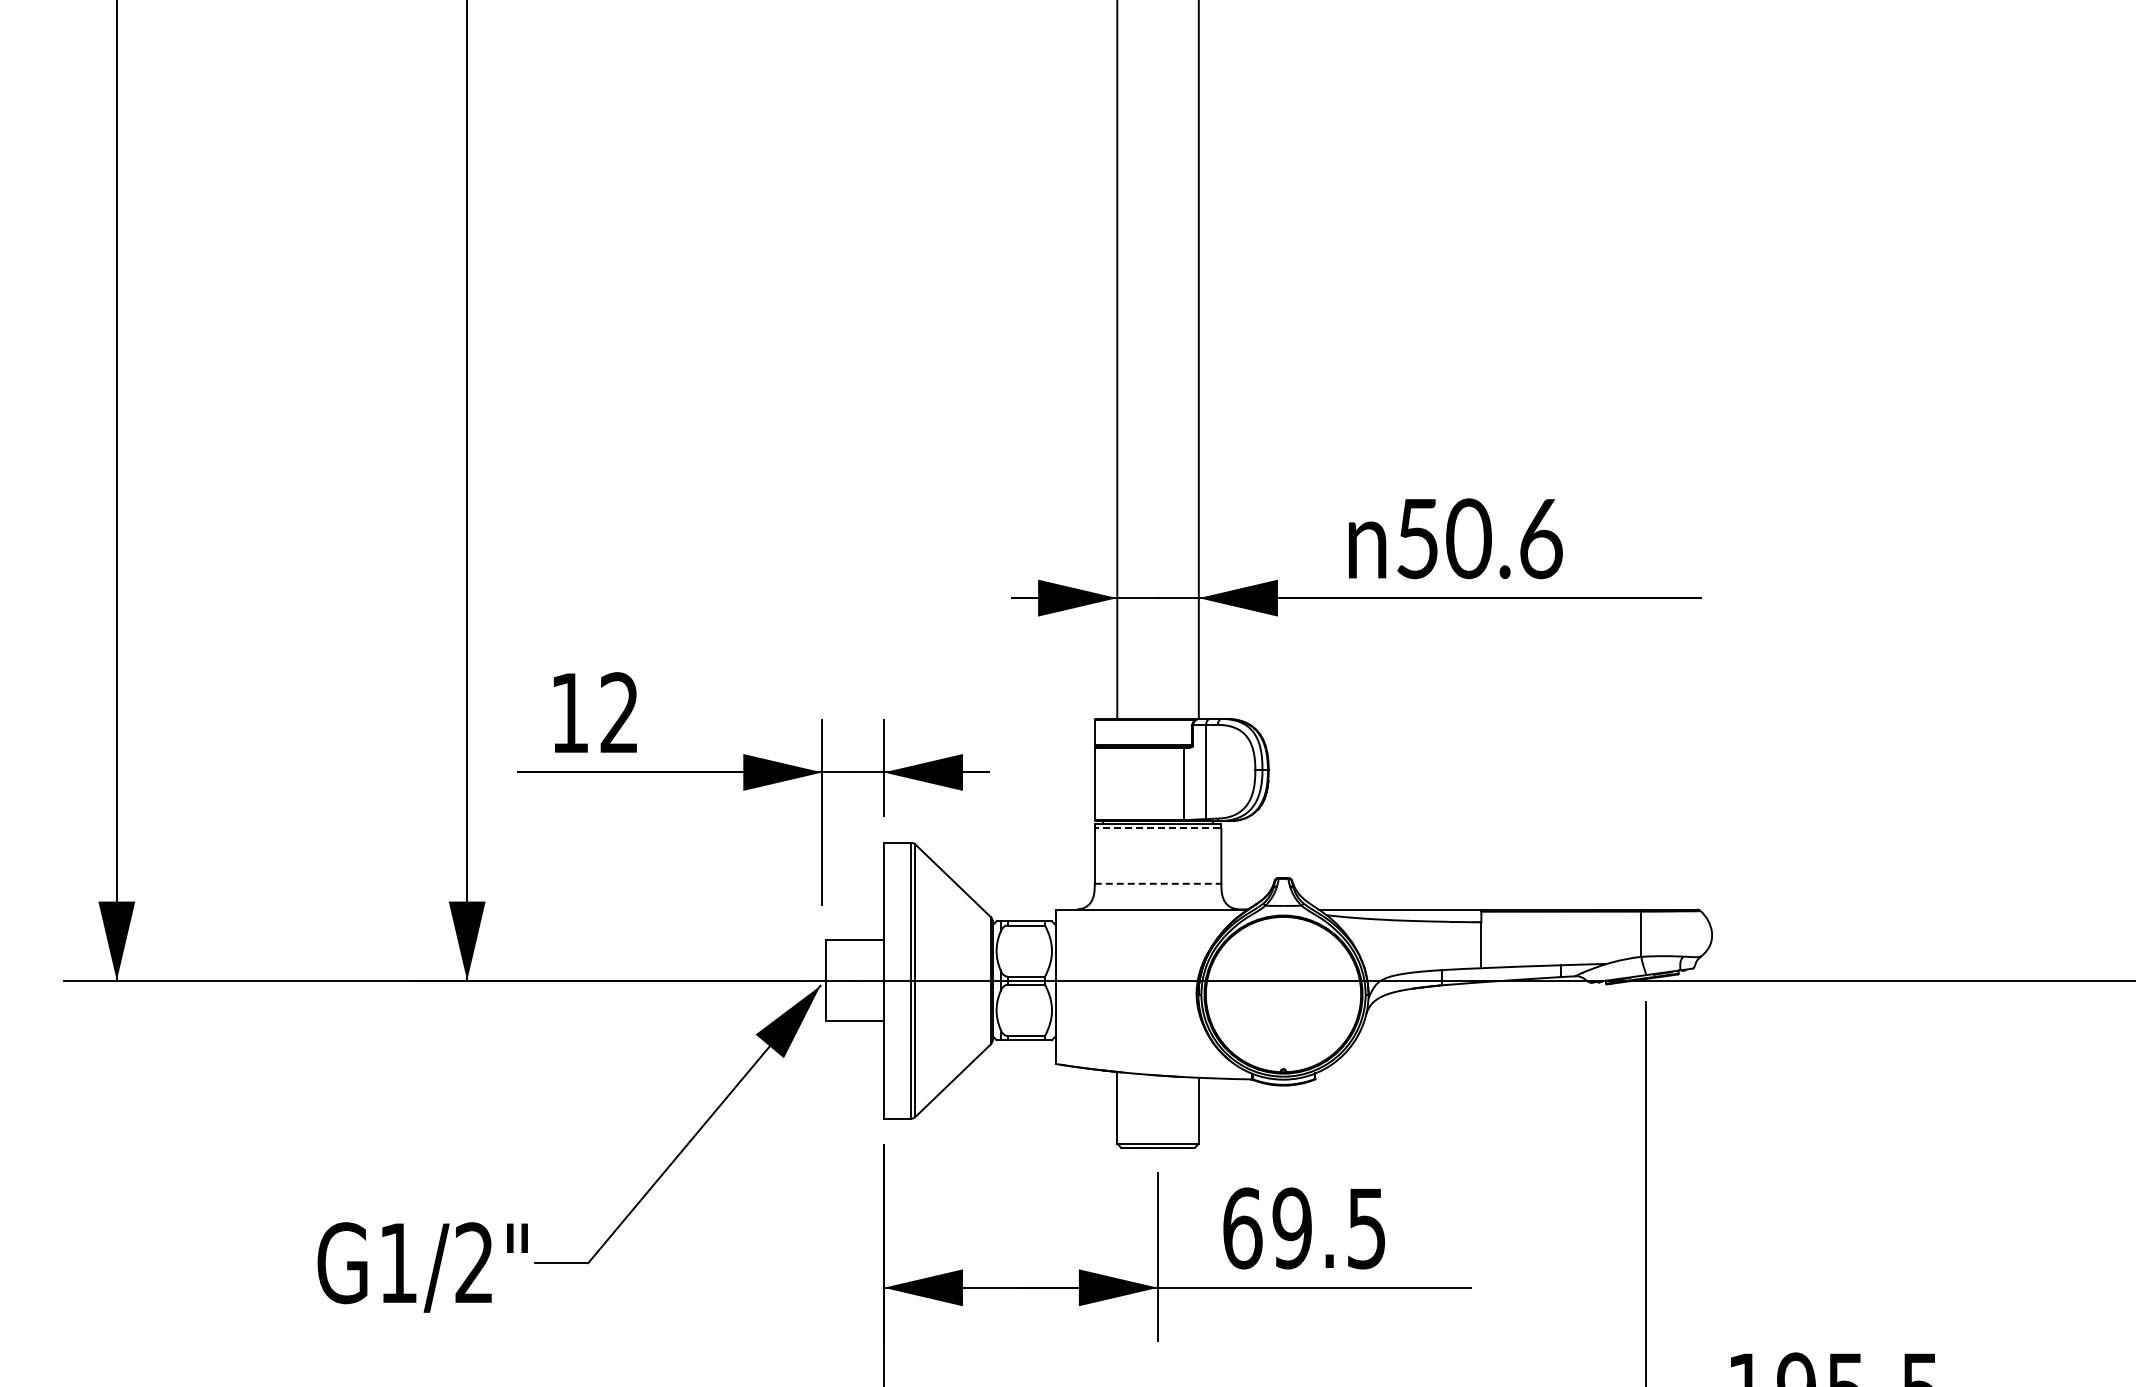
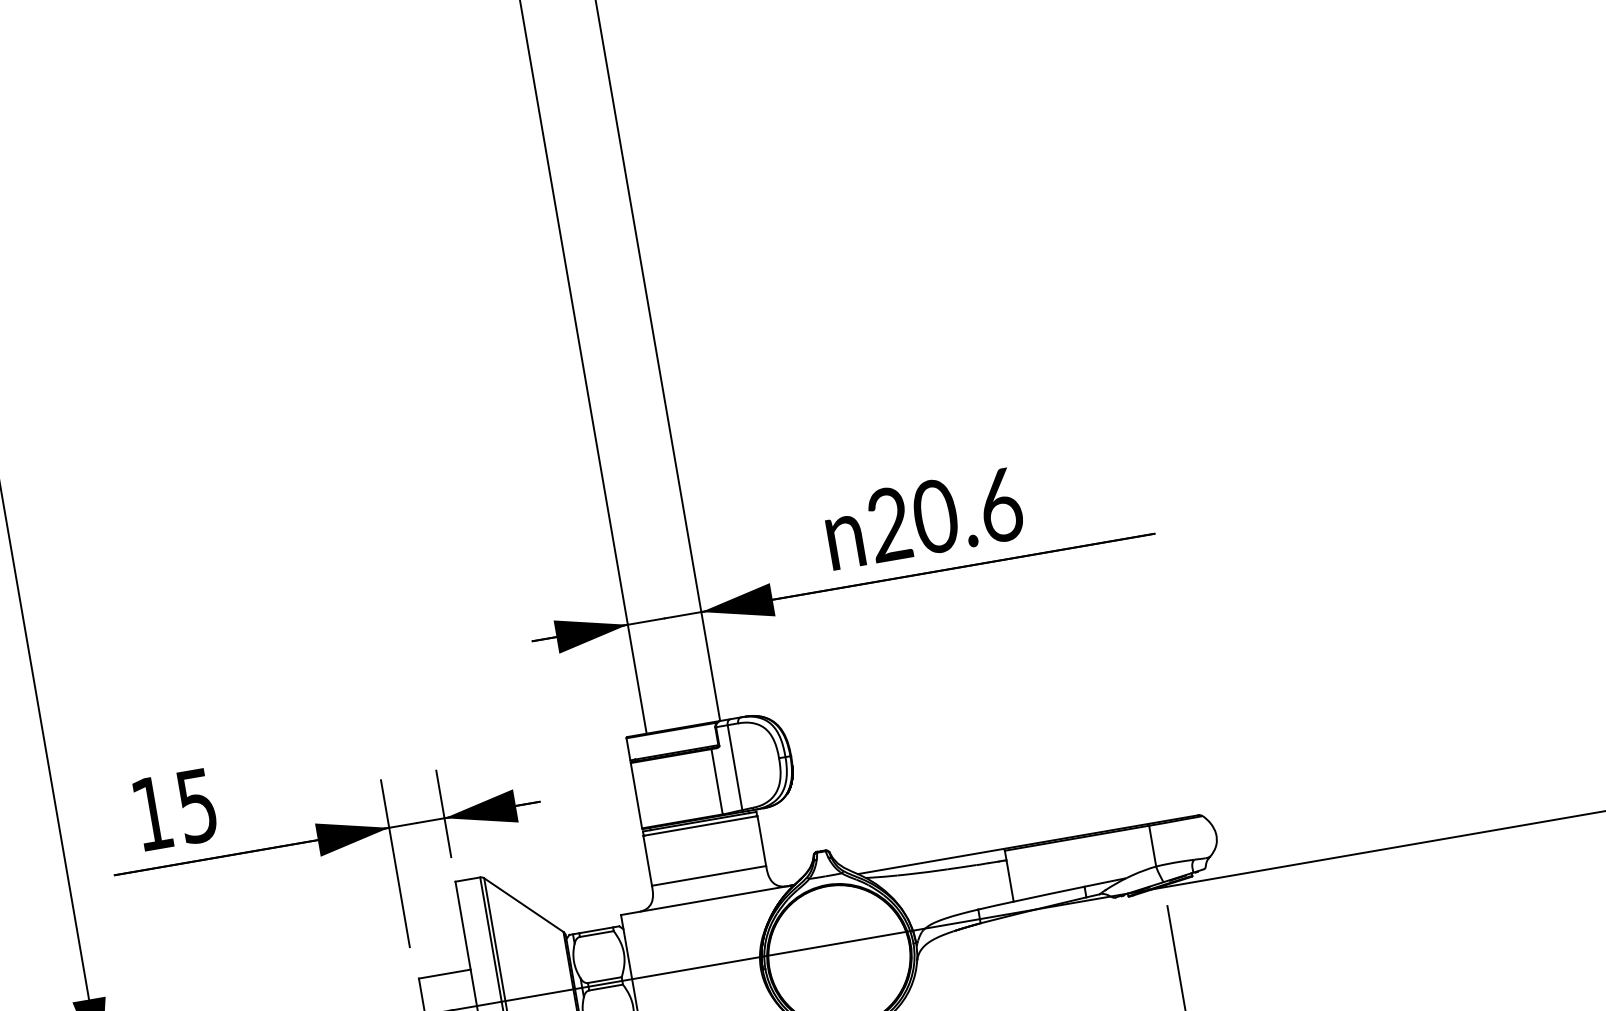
text: (1417, 538) -> (889, 524), 50.6 -> 20.6
text: (618, 713) -> (196, 806), 12 -> 15
line: (1158, 828) -> (700, 826), dashed -> solid
line: (1158, 883) -> (709, 875), dashed -> solid

